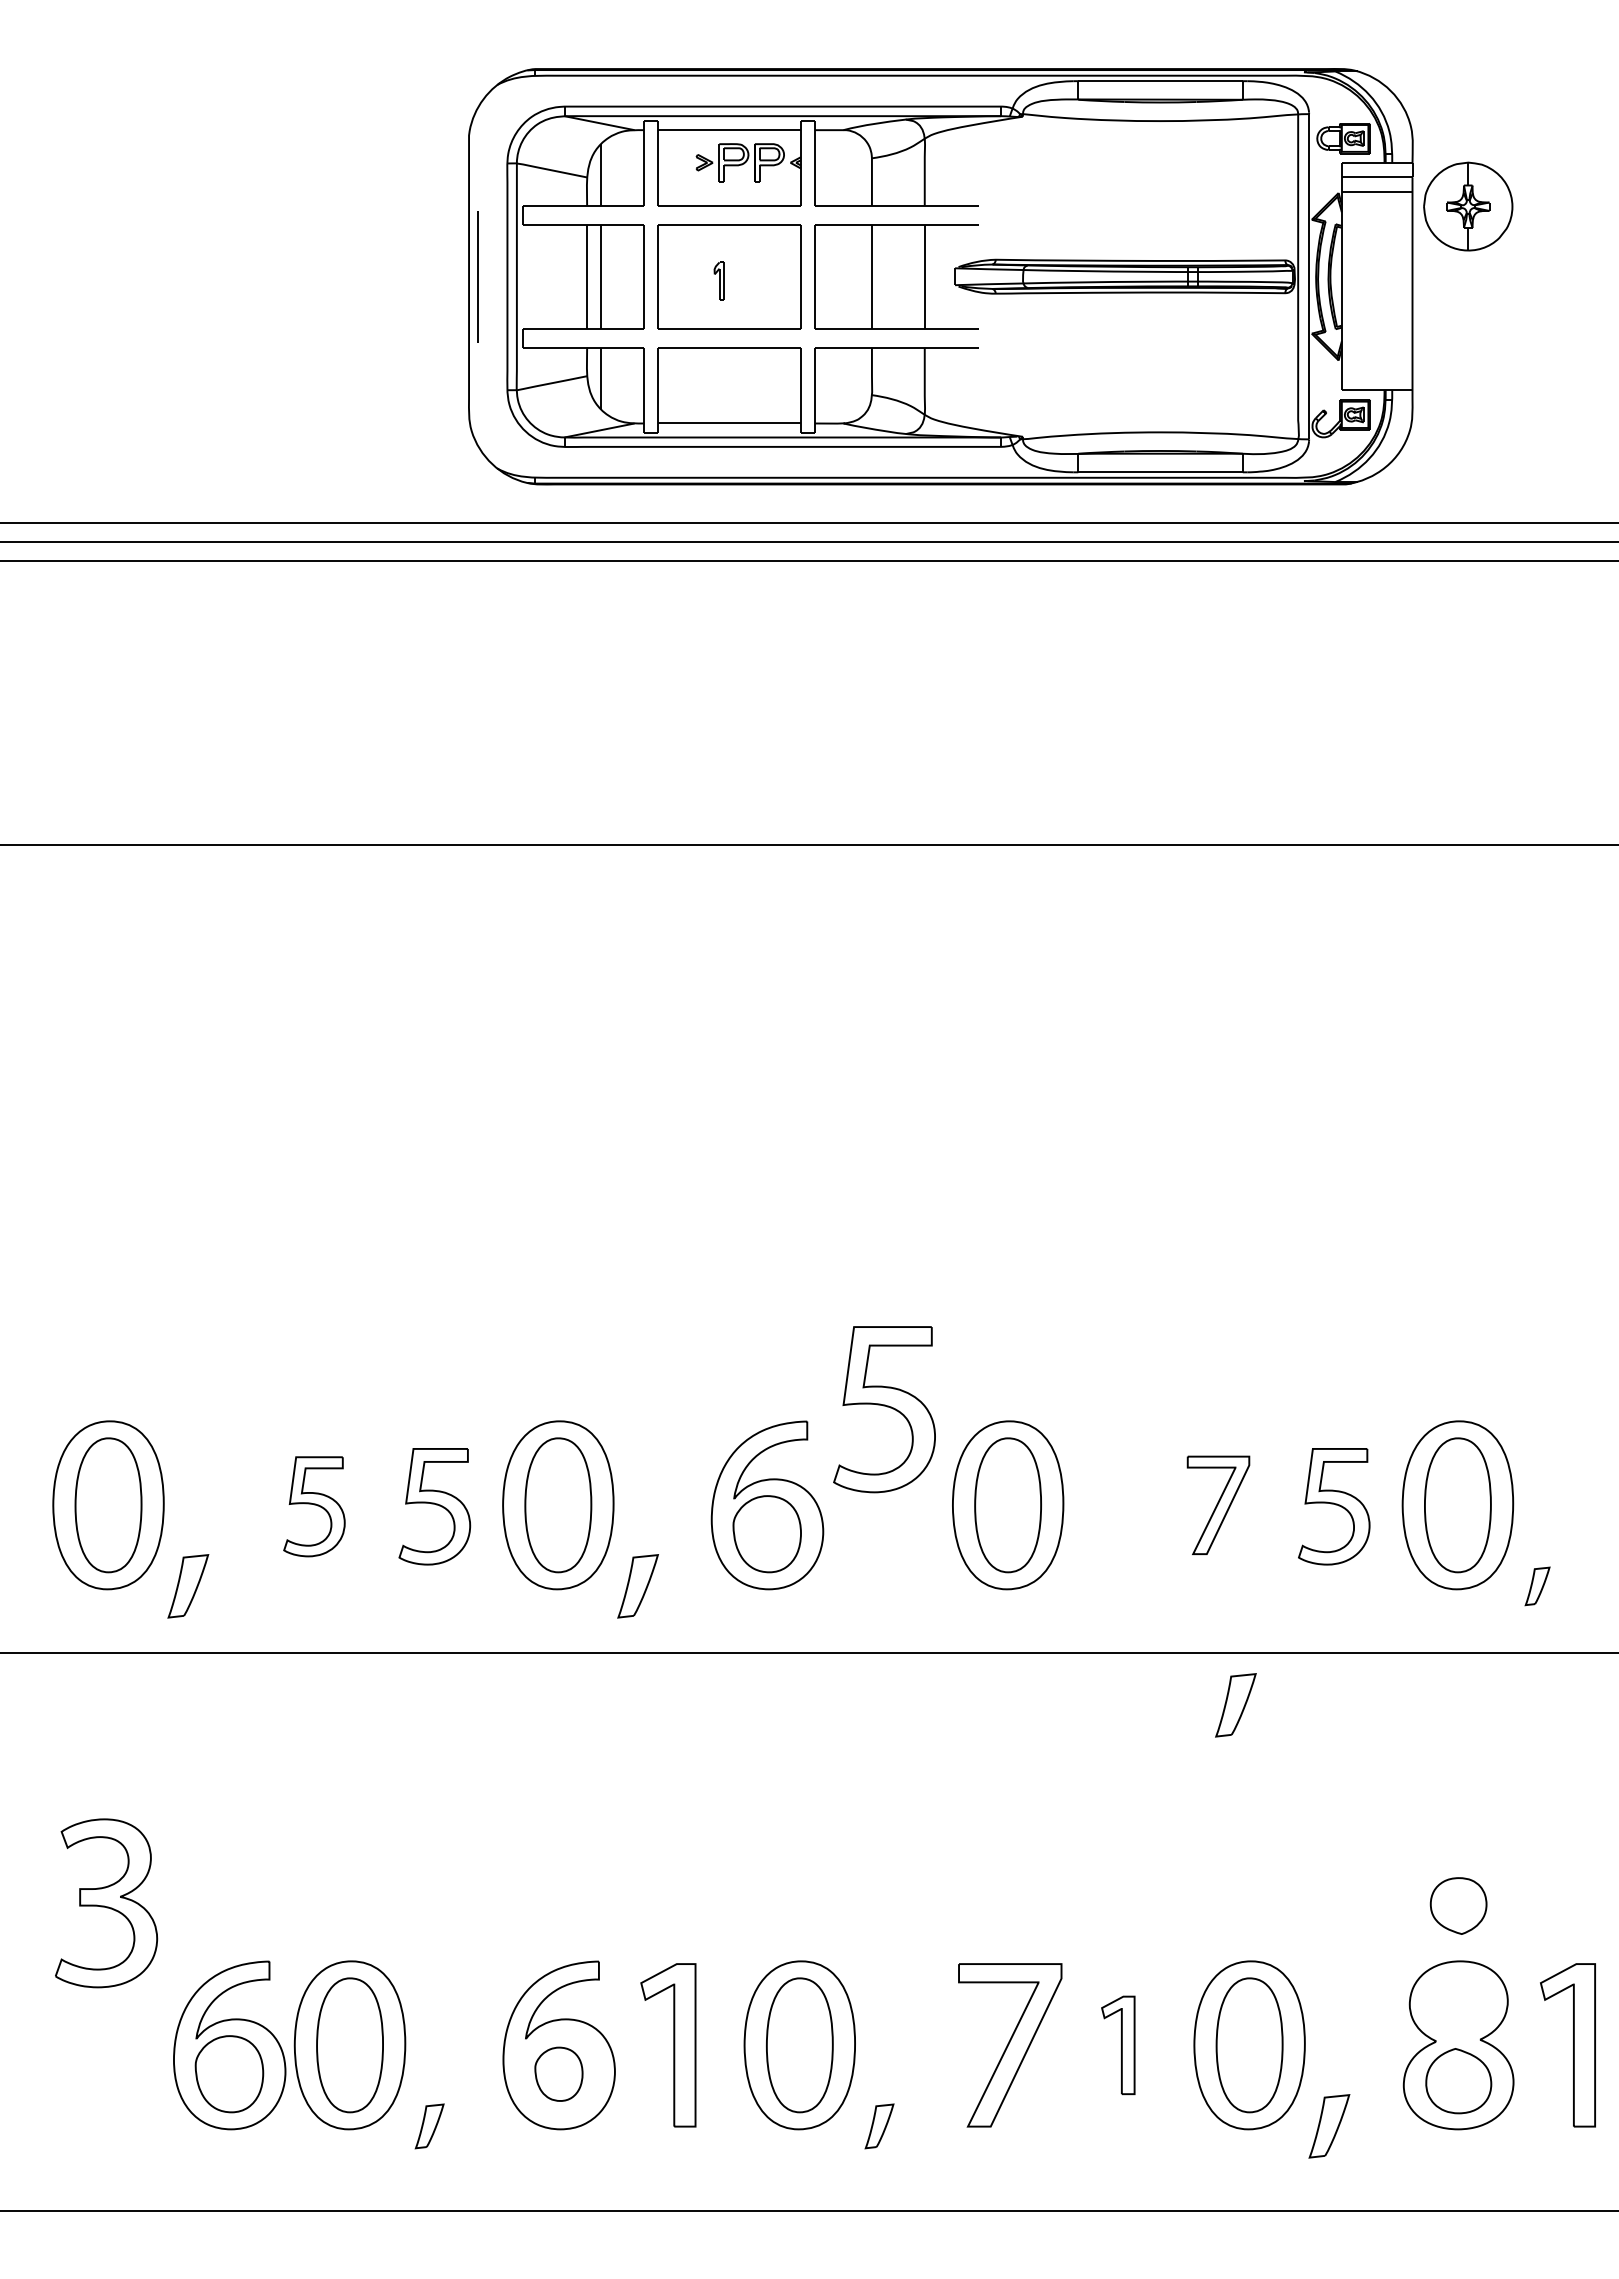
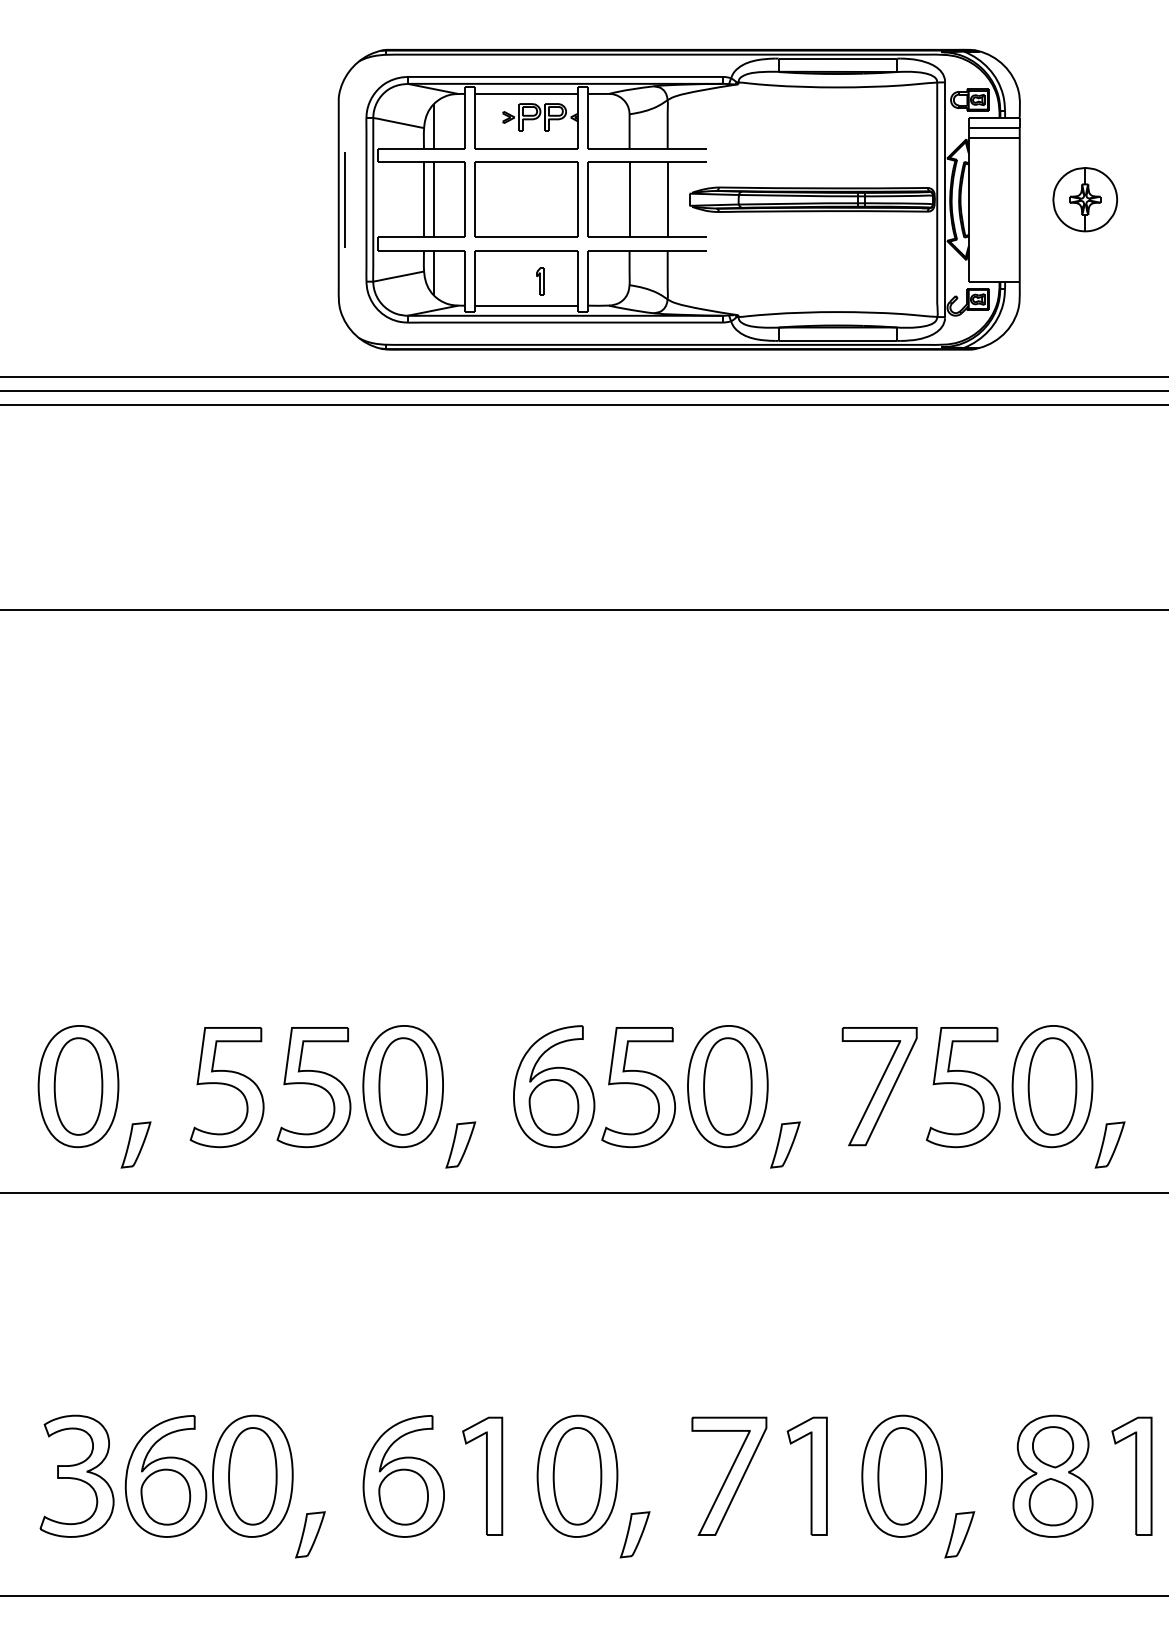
part: (1468, 206) -> (1085, 199), moved
part: (718, 280) -> (539, 281), moved
part: (884, 1409) -> (638, 1087), moved
part: (1218, 1505) -> (879, 1086), size x1.67
part: (314, 1506) -> (227, 1087), size x1.67
part: (434, 1506) -> (313, 1087), size x1.43
part: (1333, 1506) -> (962, 1087), size x1.43
part: (1537, 1586) -> (1109, 1145), size x1.67
part: (1235, 1705) -> (785, 1145), moved
part: (106, 1903) -> (77, 1476), moved
part: (1458, 1905) -> (1052, 1446), moved
part: (1118, 2045) -> (807, 1476), size x1.67
part: (558, 2074) -> (403, 1497), size x1.43
part: (429, 2126) -> (310, 1534), size x1.43
part: (879, 2126) -> (635, 1534), size x1.43

